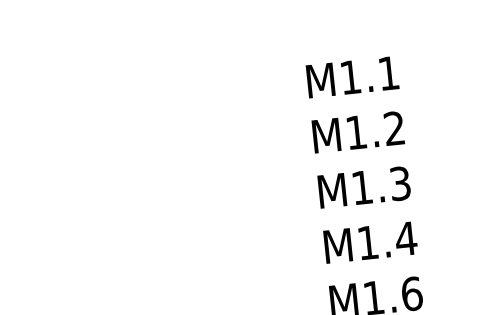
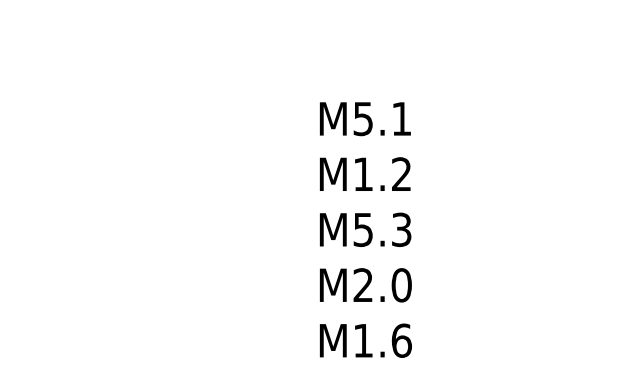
text: (349, 78) -> (362, 119), M1.1 -> M5.1
text: (361, 188) -> (362, 230), M1.3 -> M5.3
text: (387, 241) -> (382, 285), M1.4 -> M2.0

